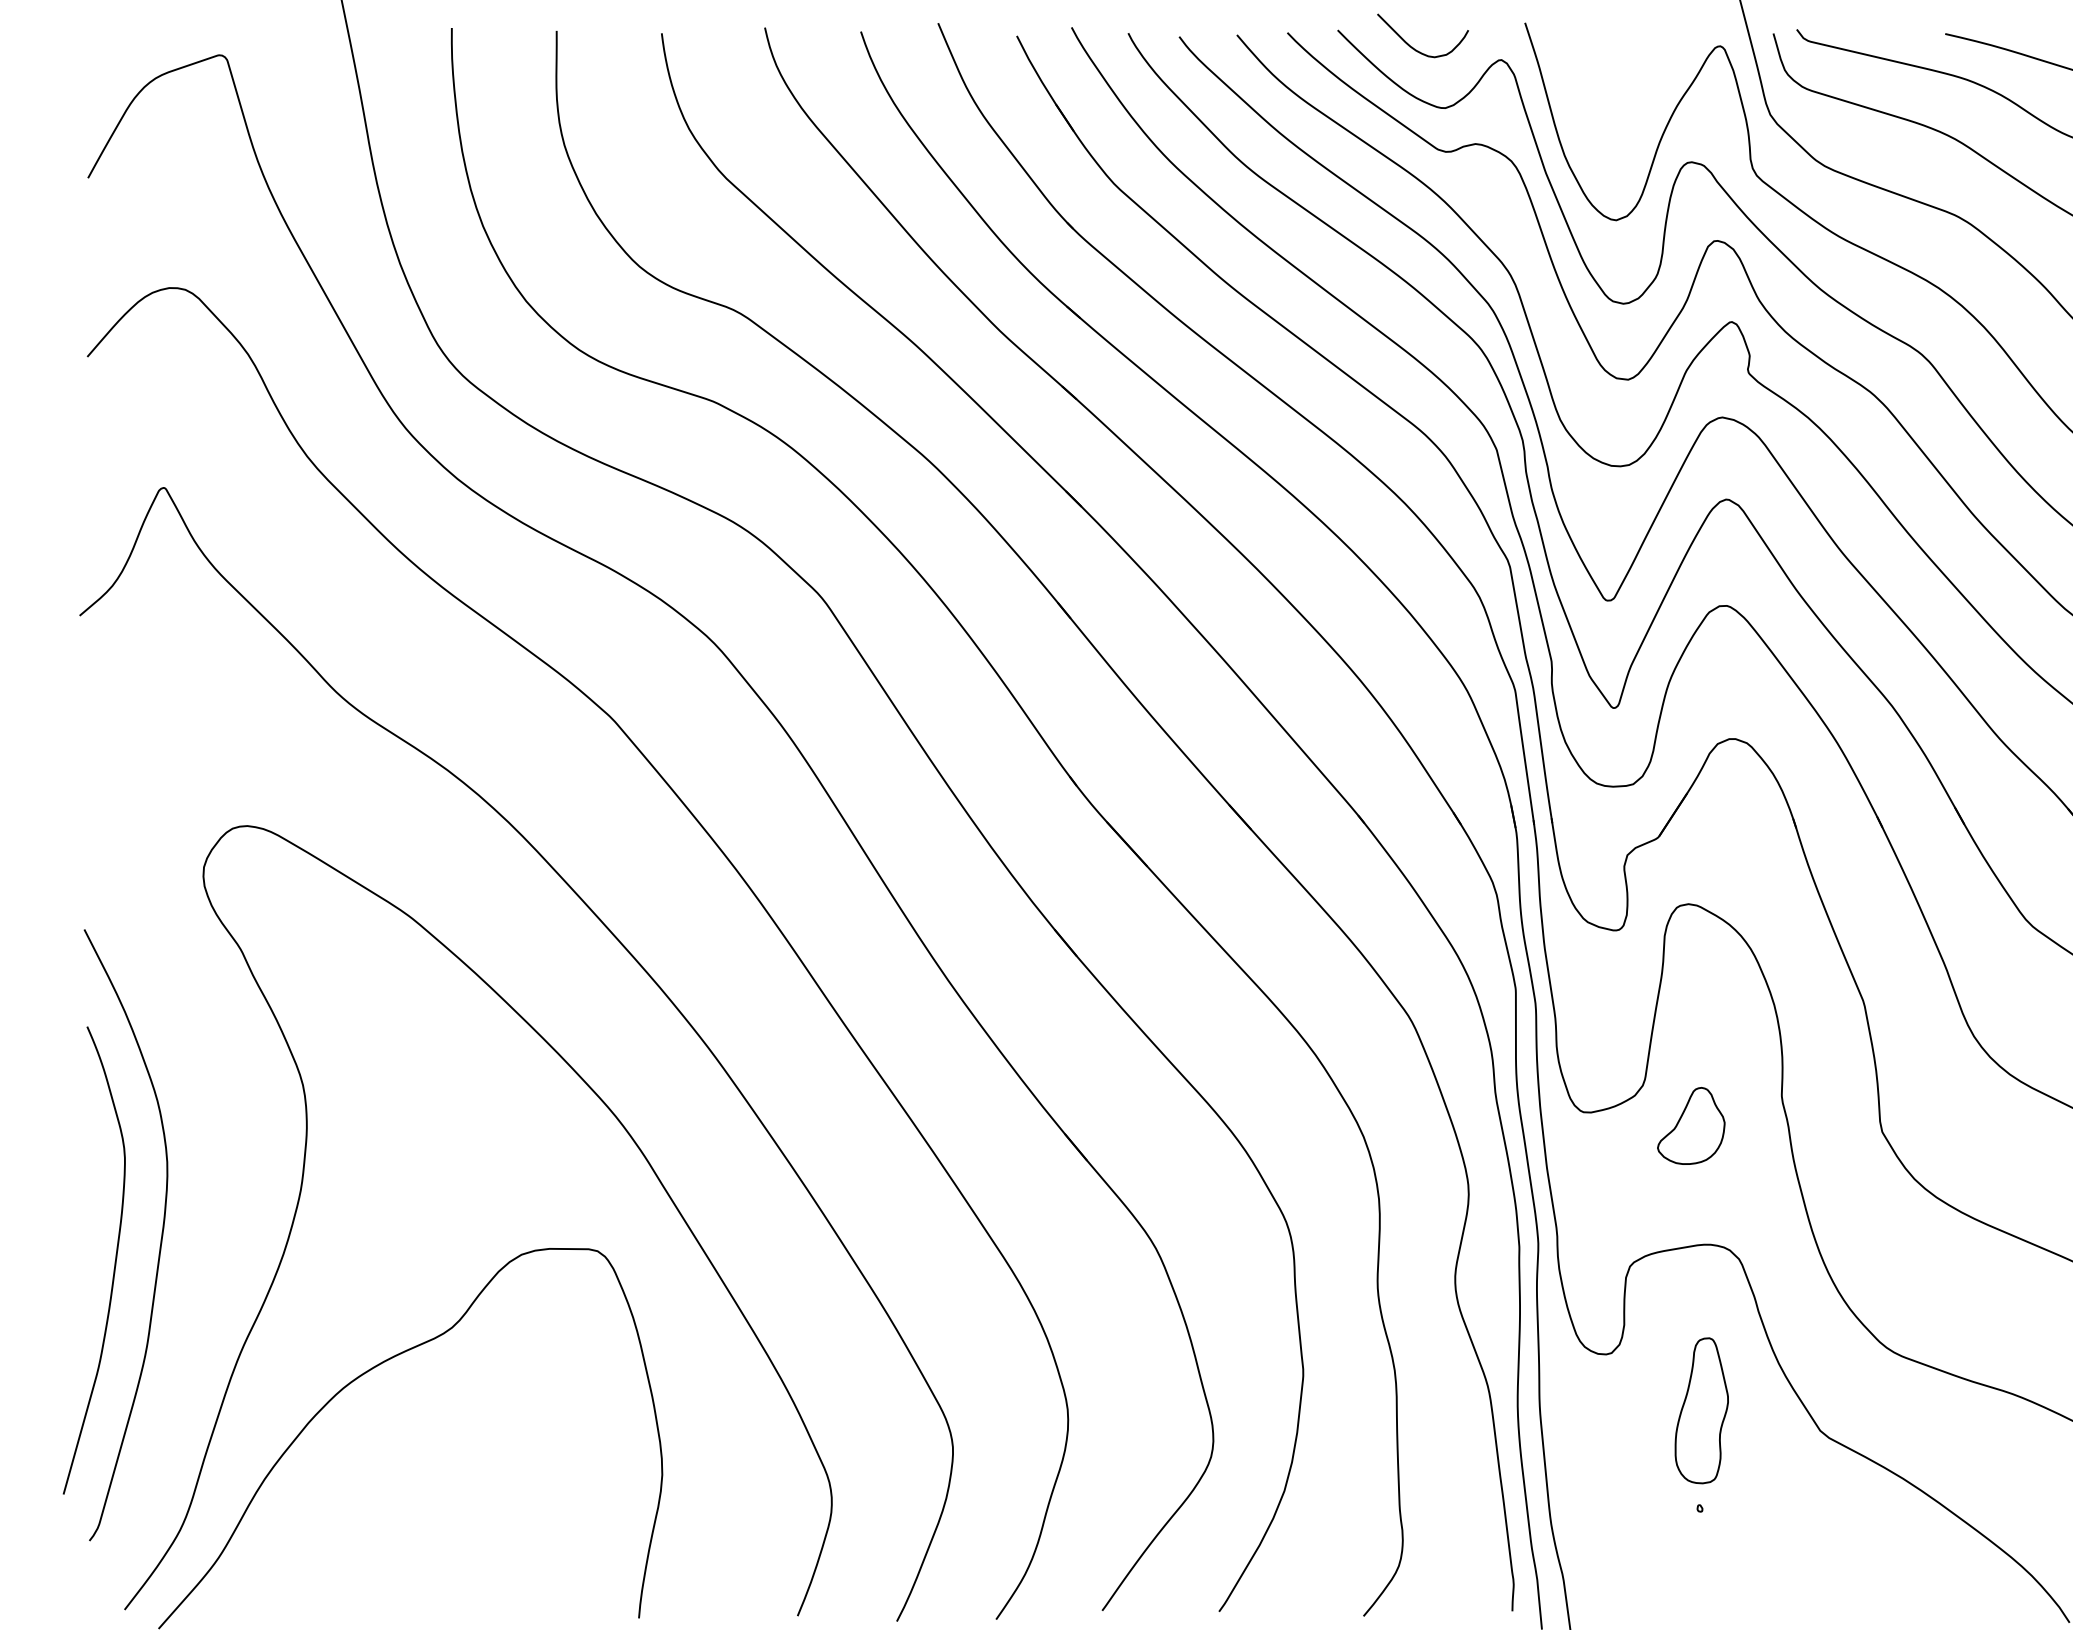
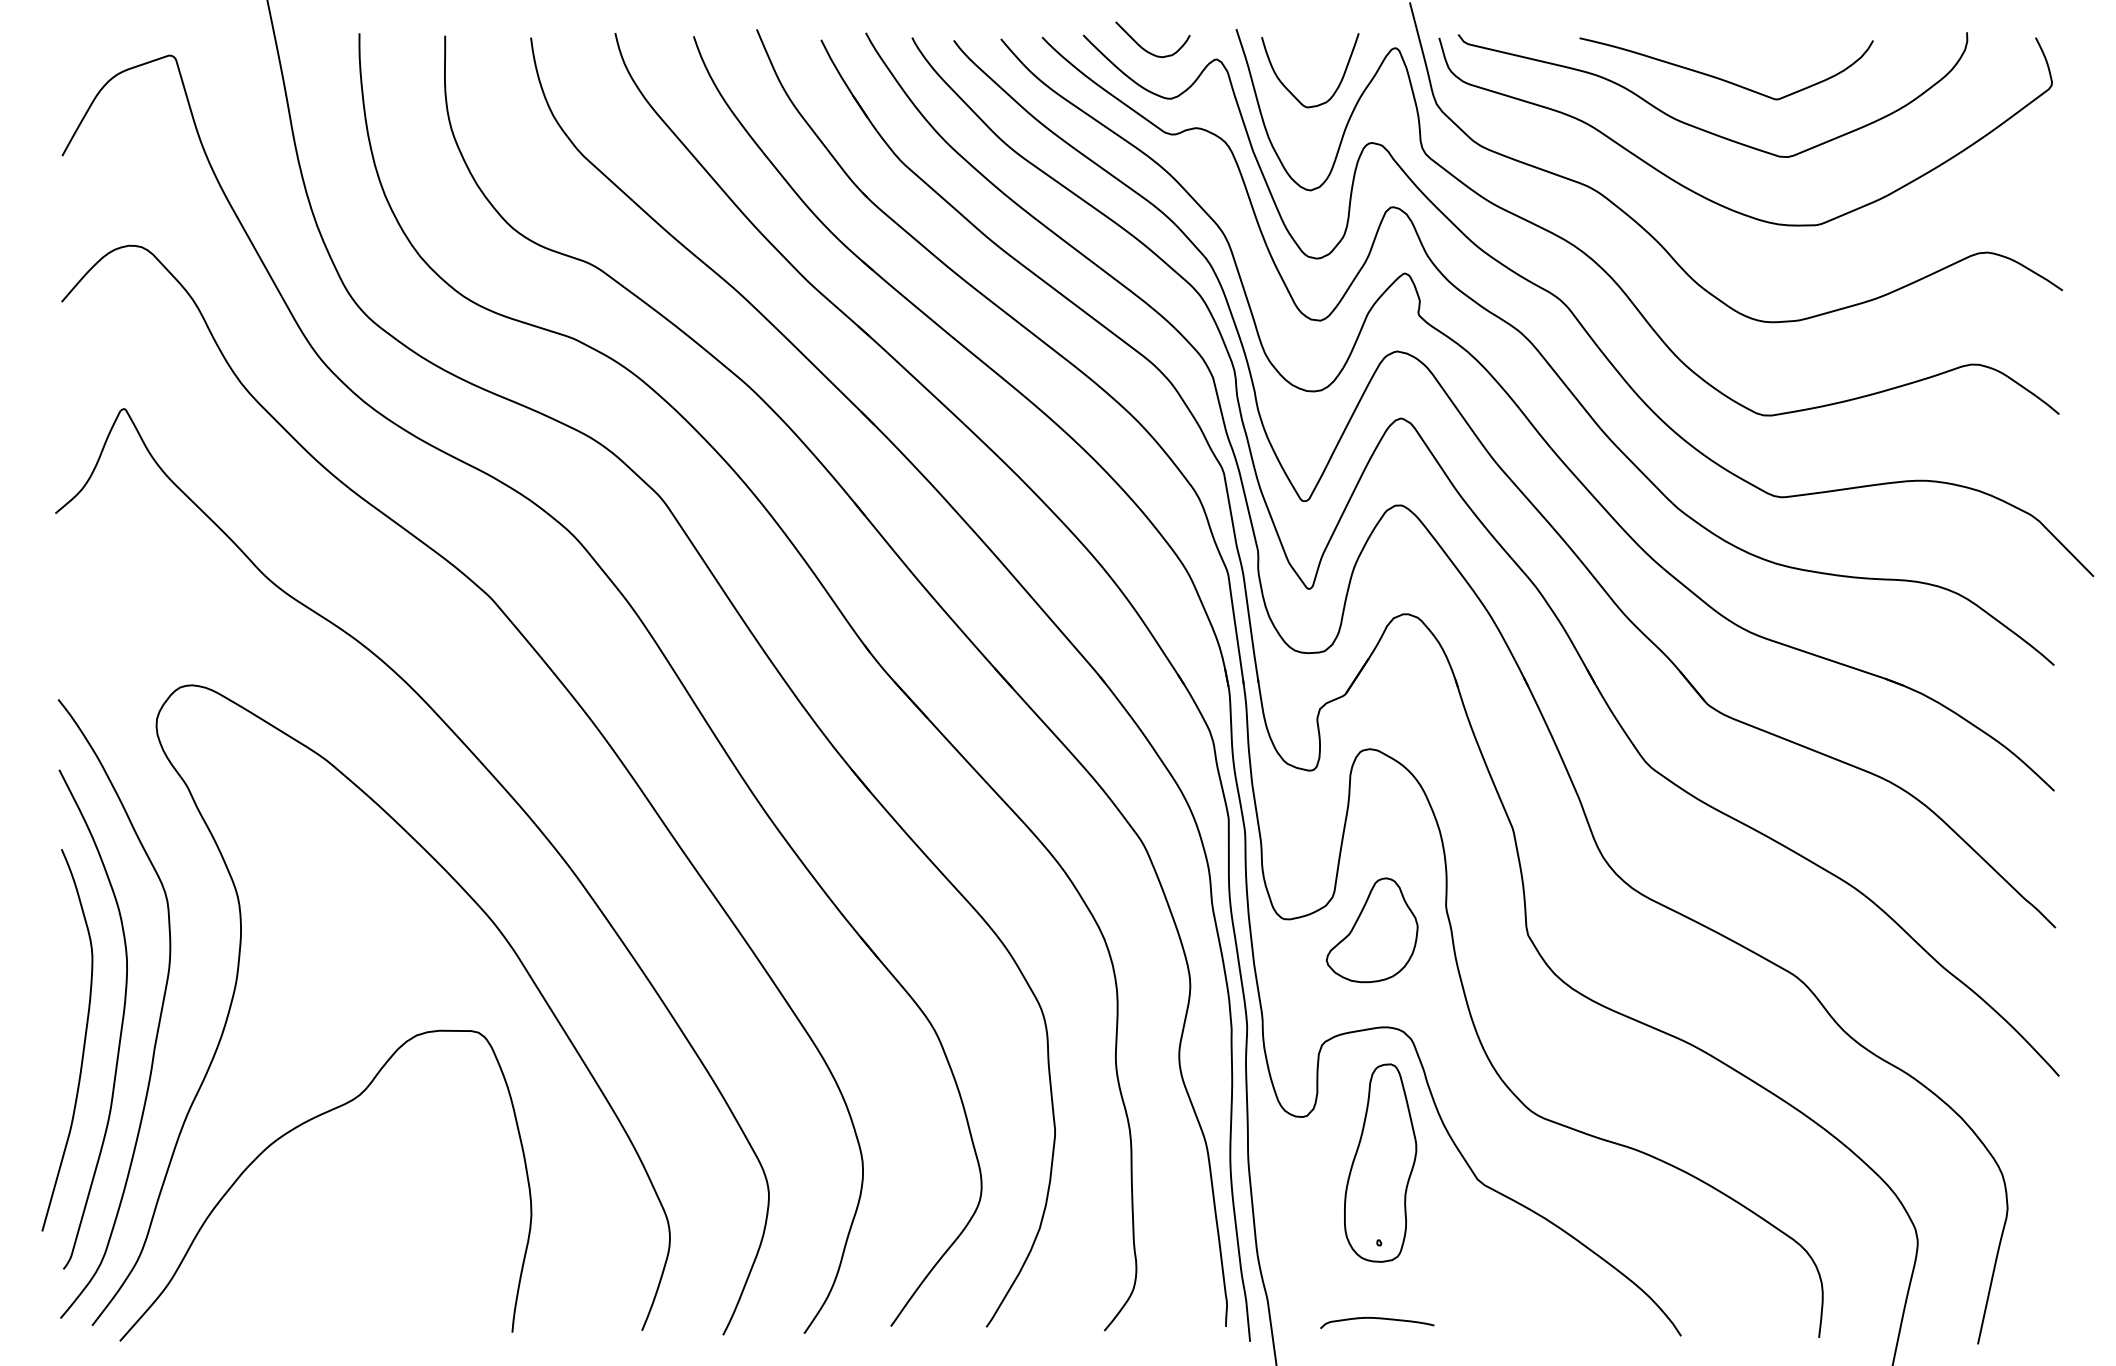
curve: (1590, 97) -> (1289, 90), added
part: (1690, 1126) -> (1371, 930), size x1.67
curve: (207, 1230) -> (159, 1015), added
part: (1701, 1410) -> (1380, 1162), size x1.67
curve: (1697, 1602) -> (1377, 1319), added

